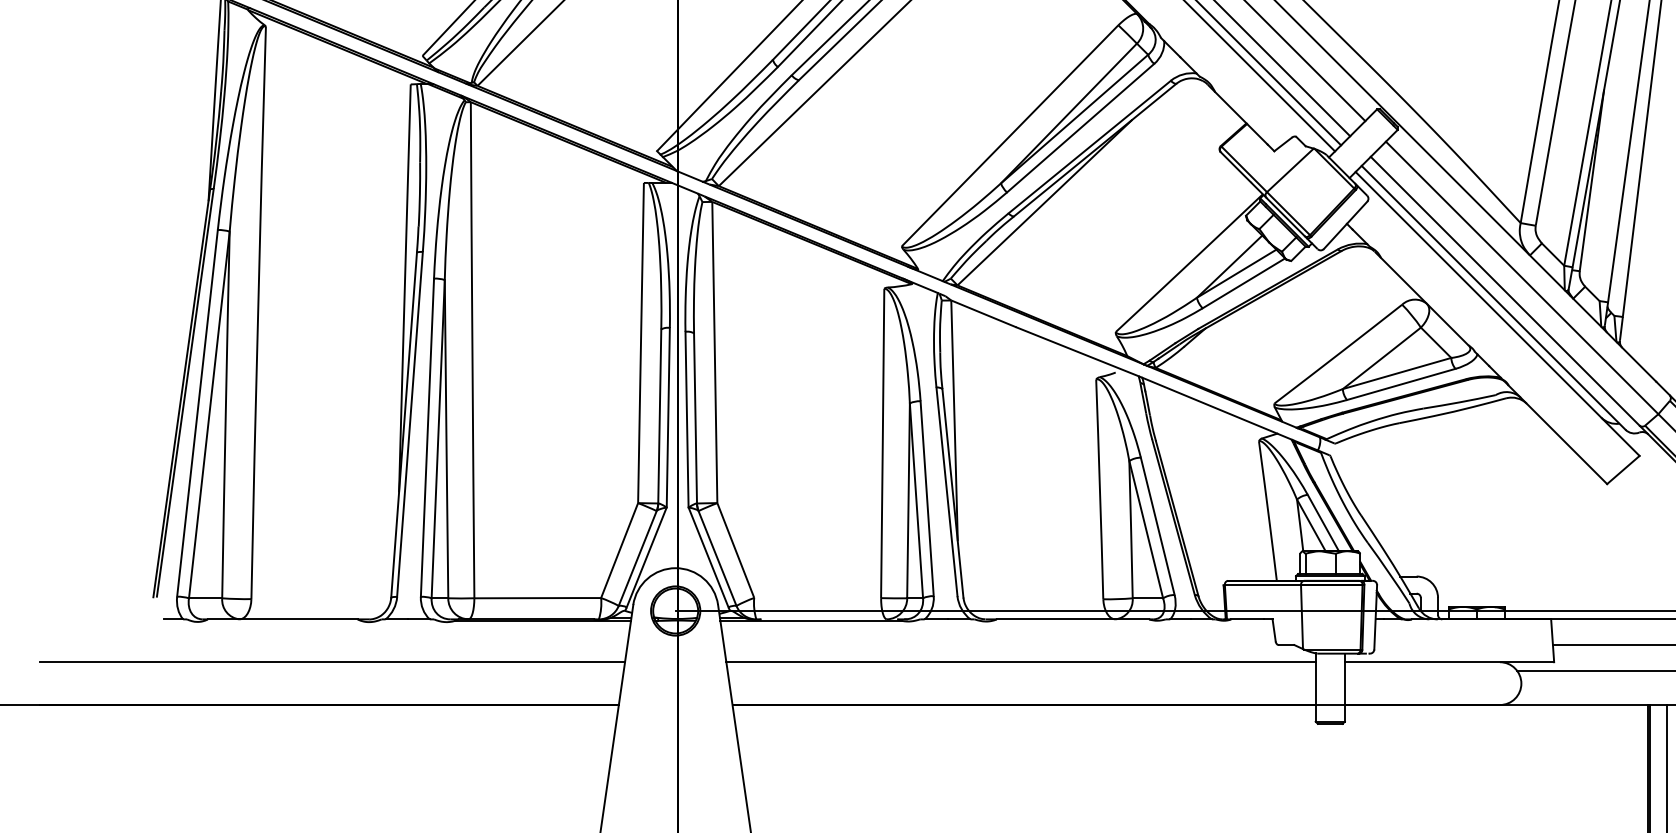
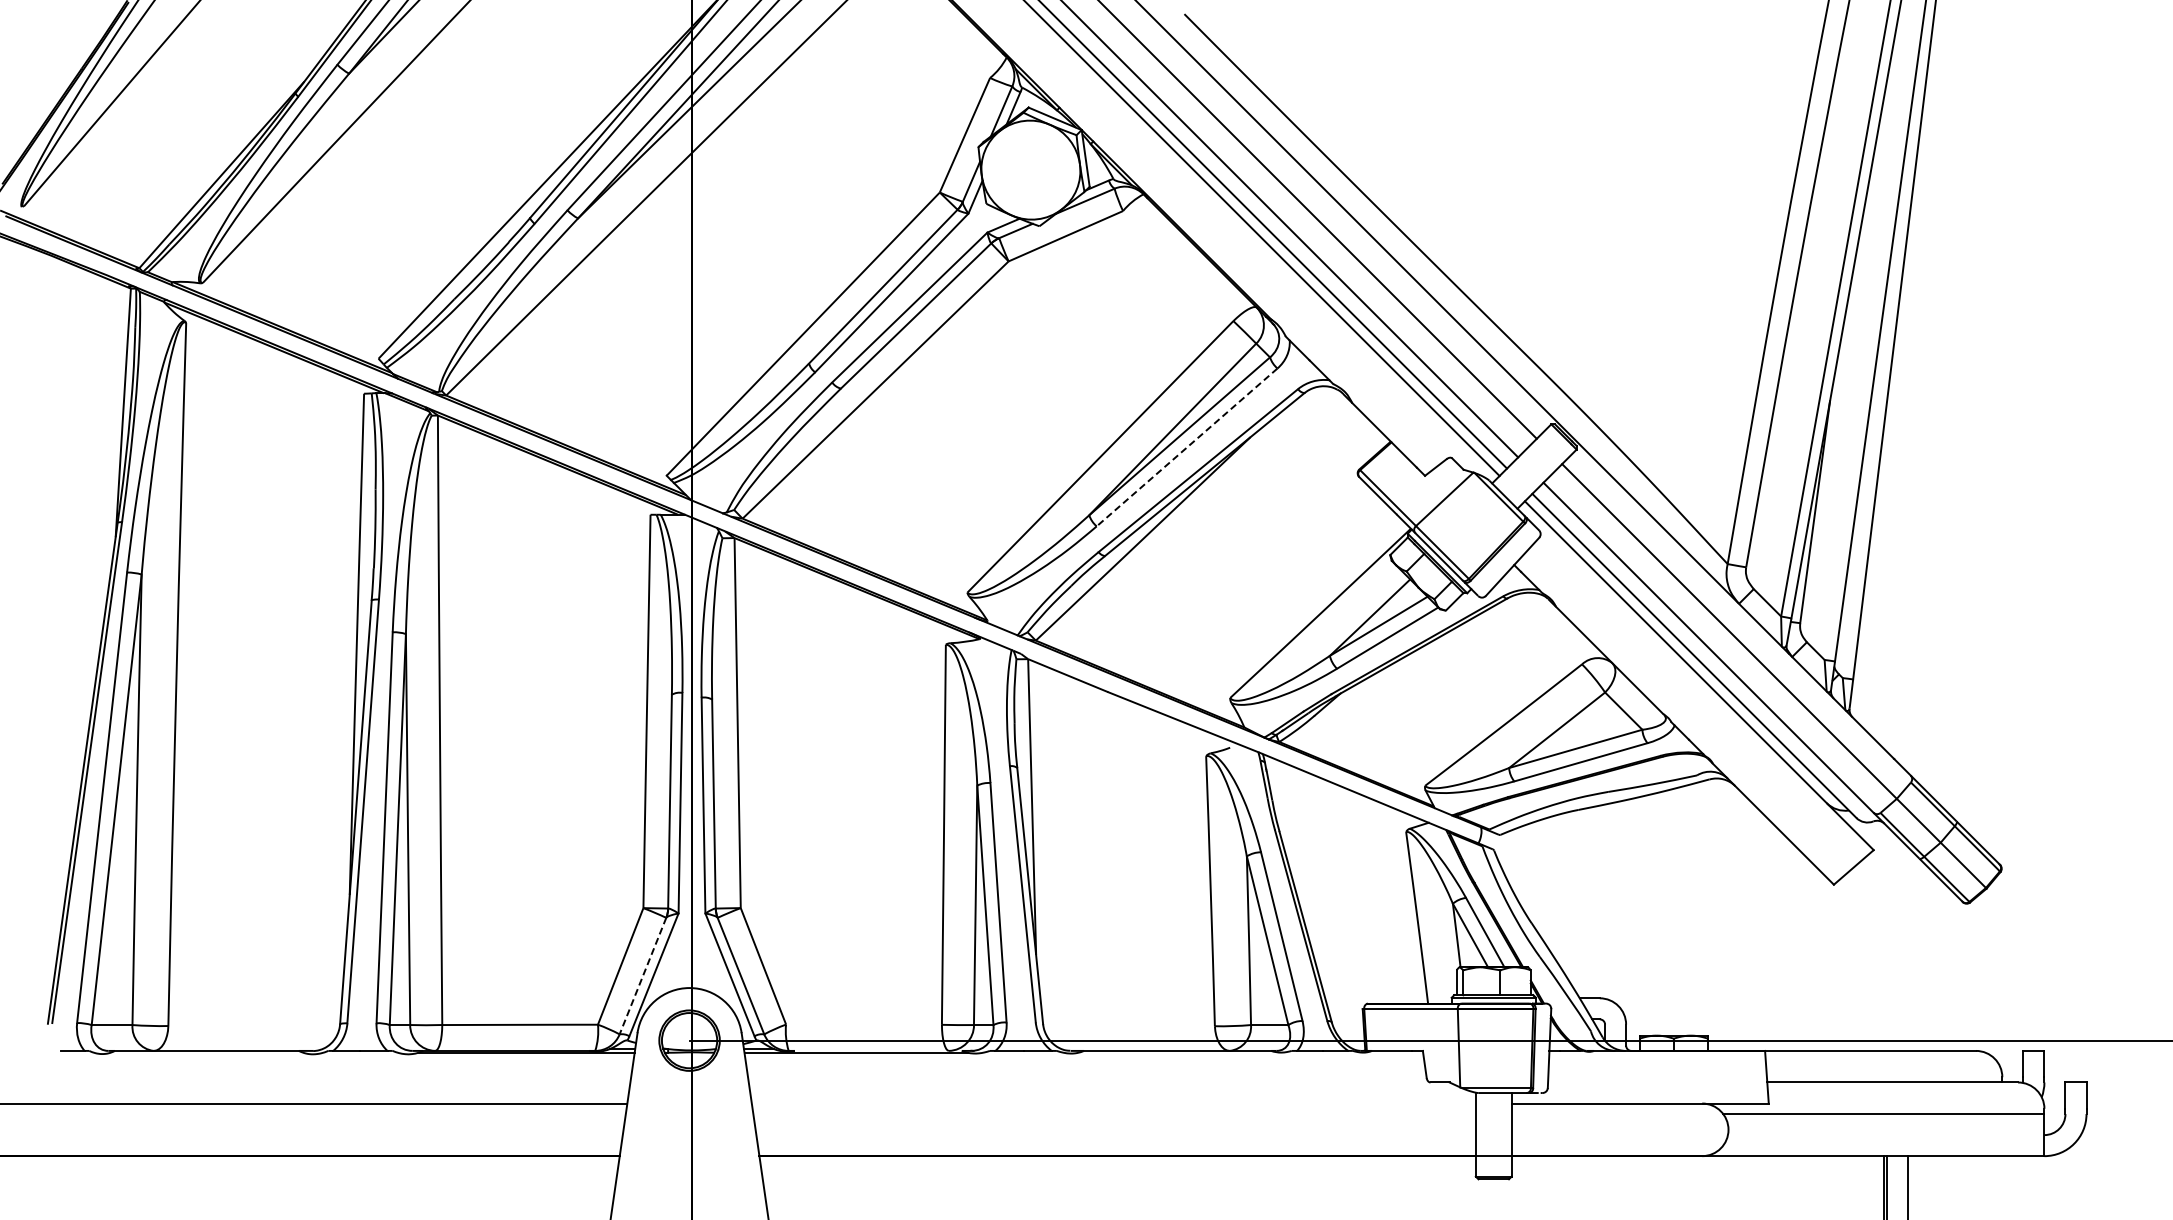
line: (1080, 128) -> (1186, 447), solid -> dashed
line: (638, 558) -> (643, 976), solid -> dashed
line: (1020, 662) -> (1113, 1103), removed

